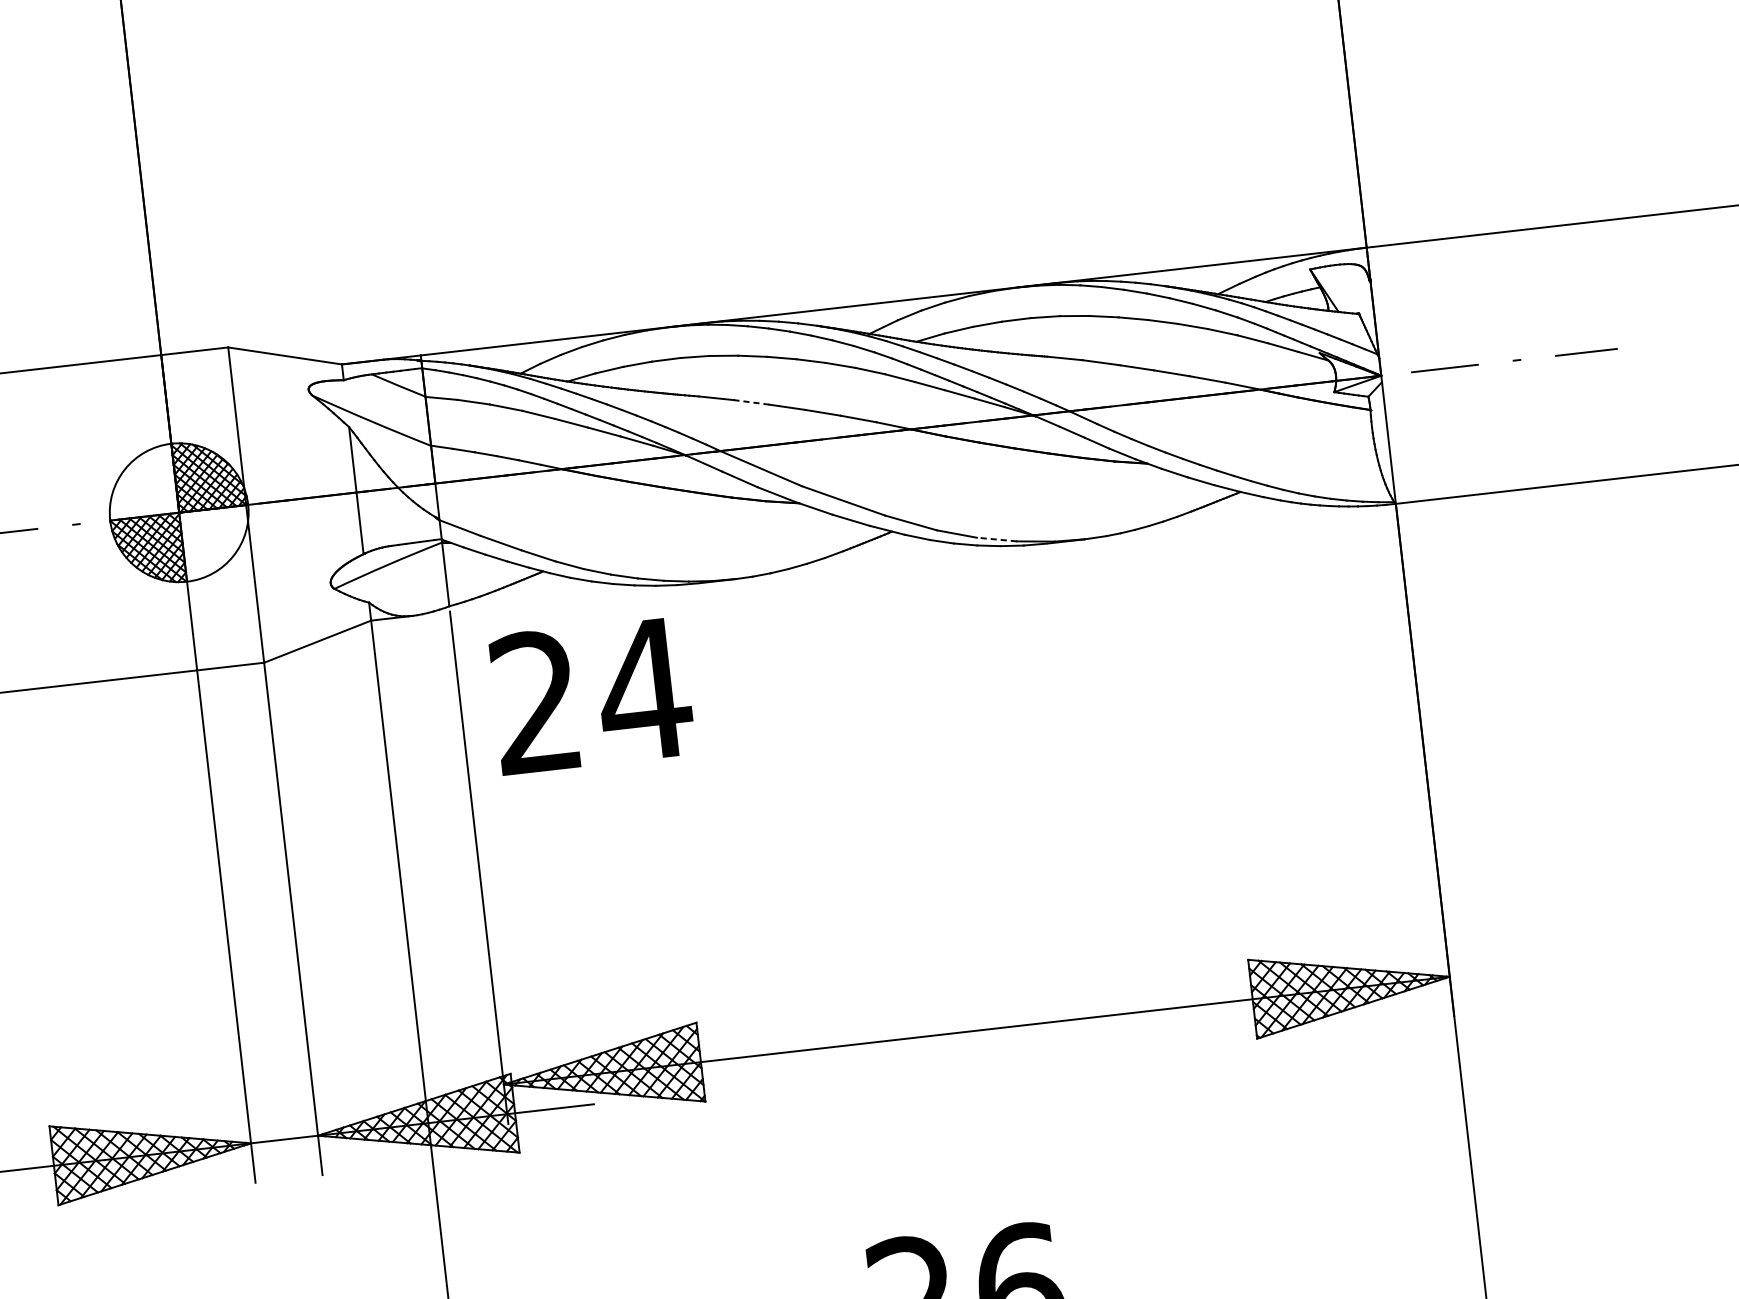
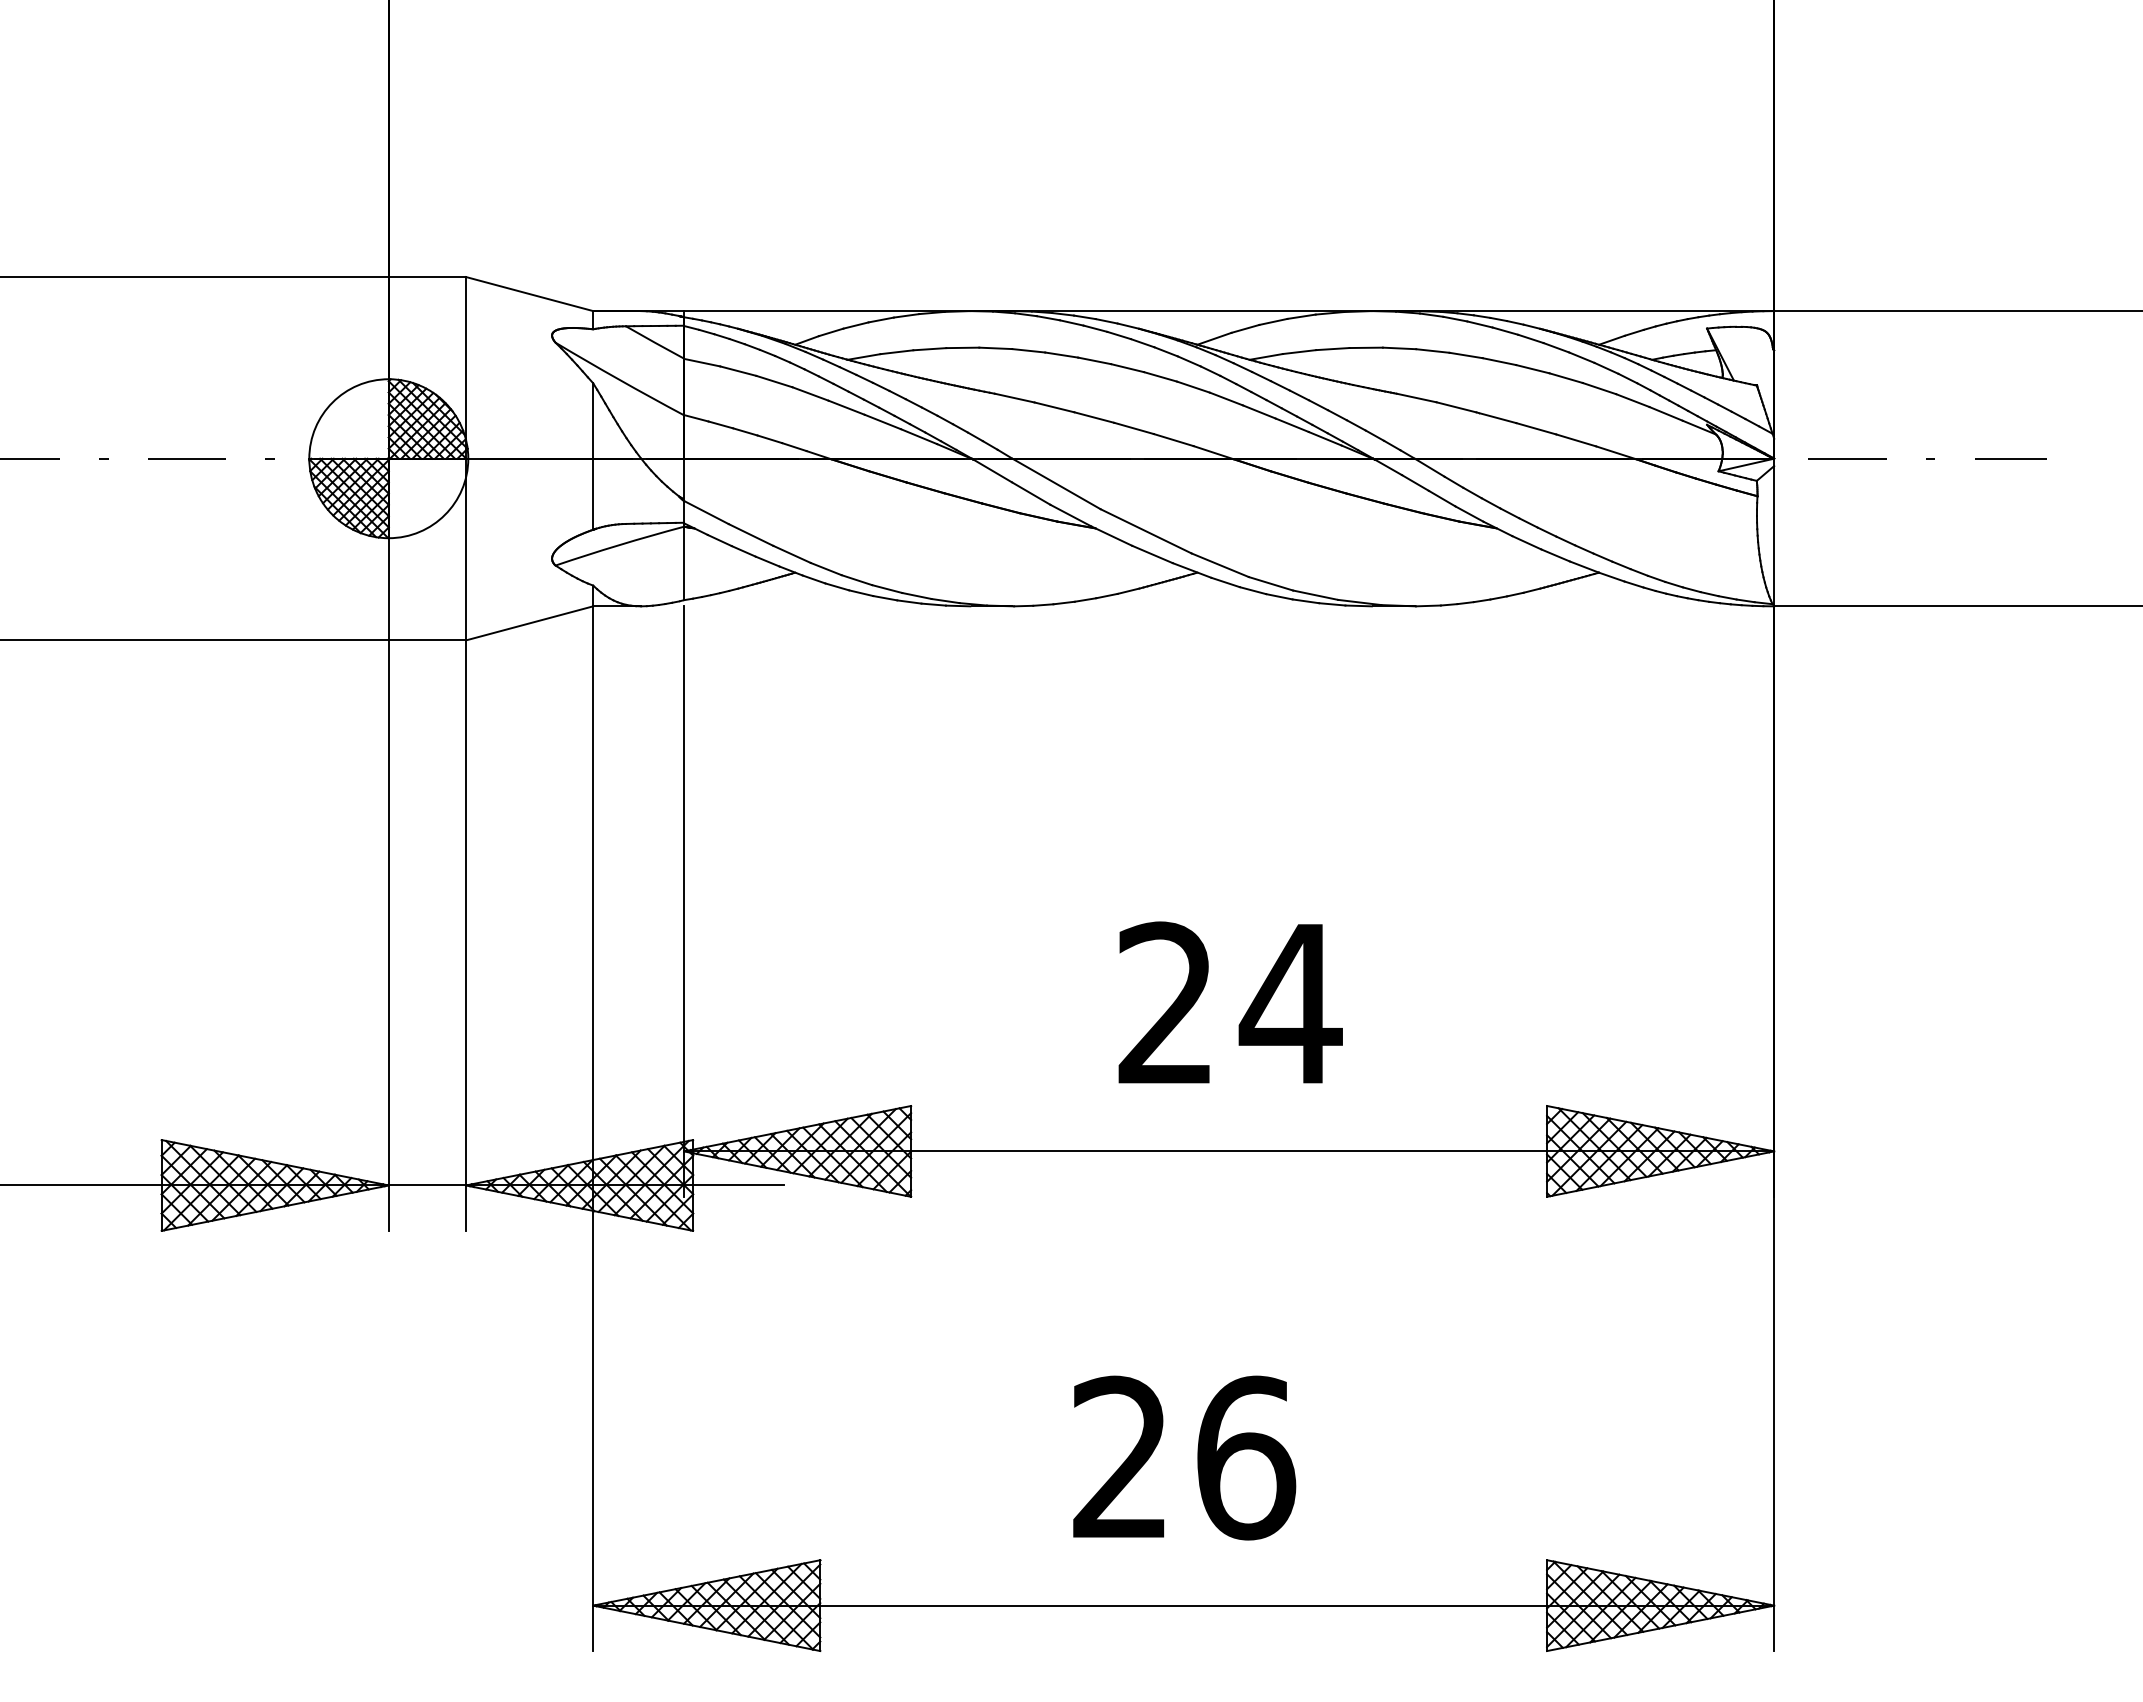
line: (750, 402) -> (1053, 407), dashed -> solid
line: (996, 539) -> (1315, 595), dashed -> solid
text: (591, 694) -> (1230, 1002), moved

